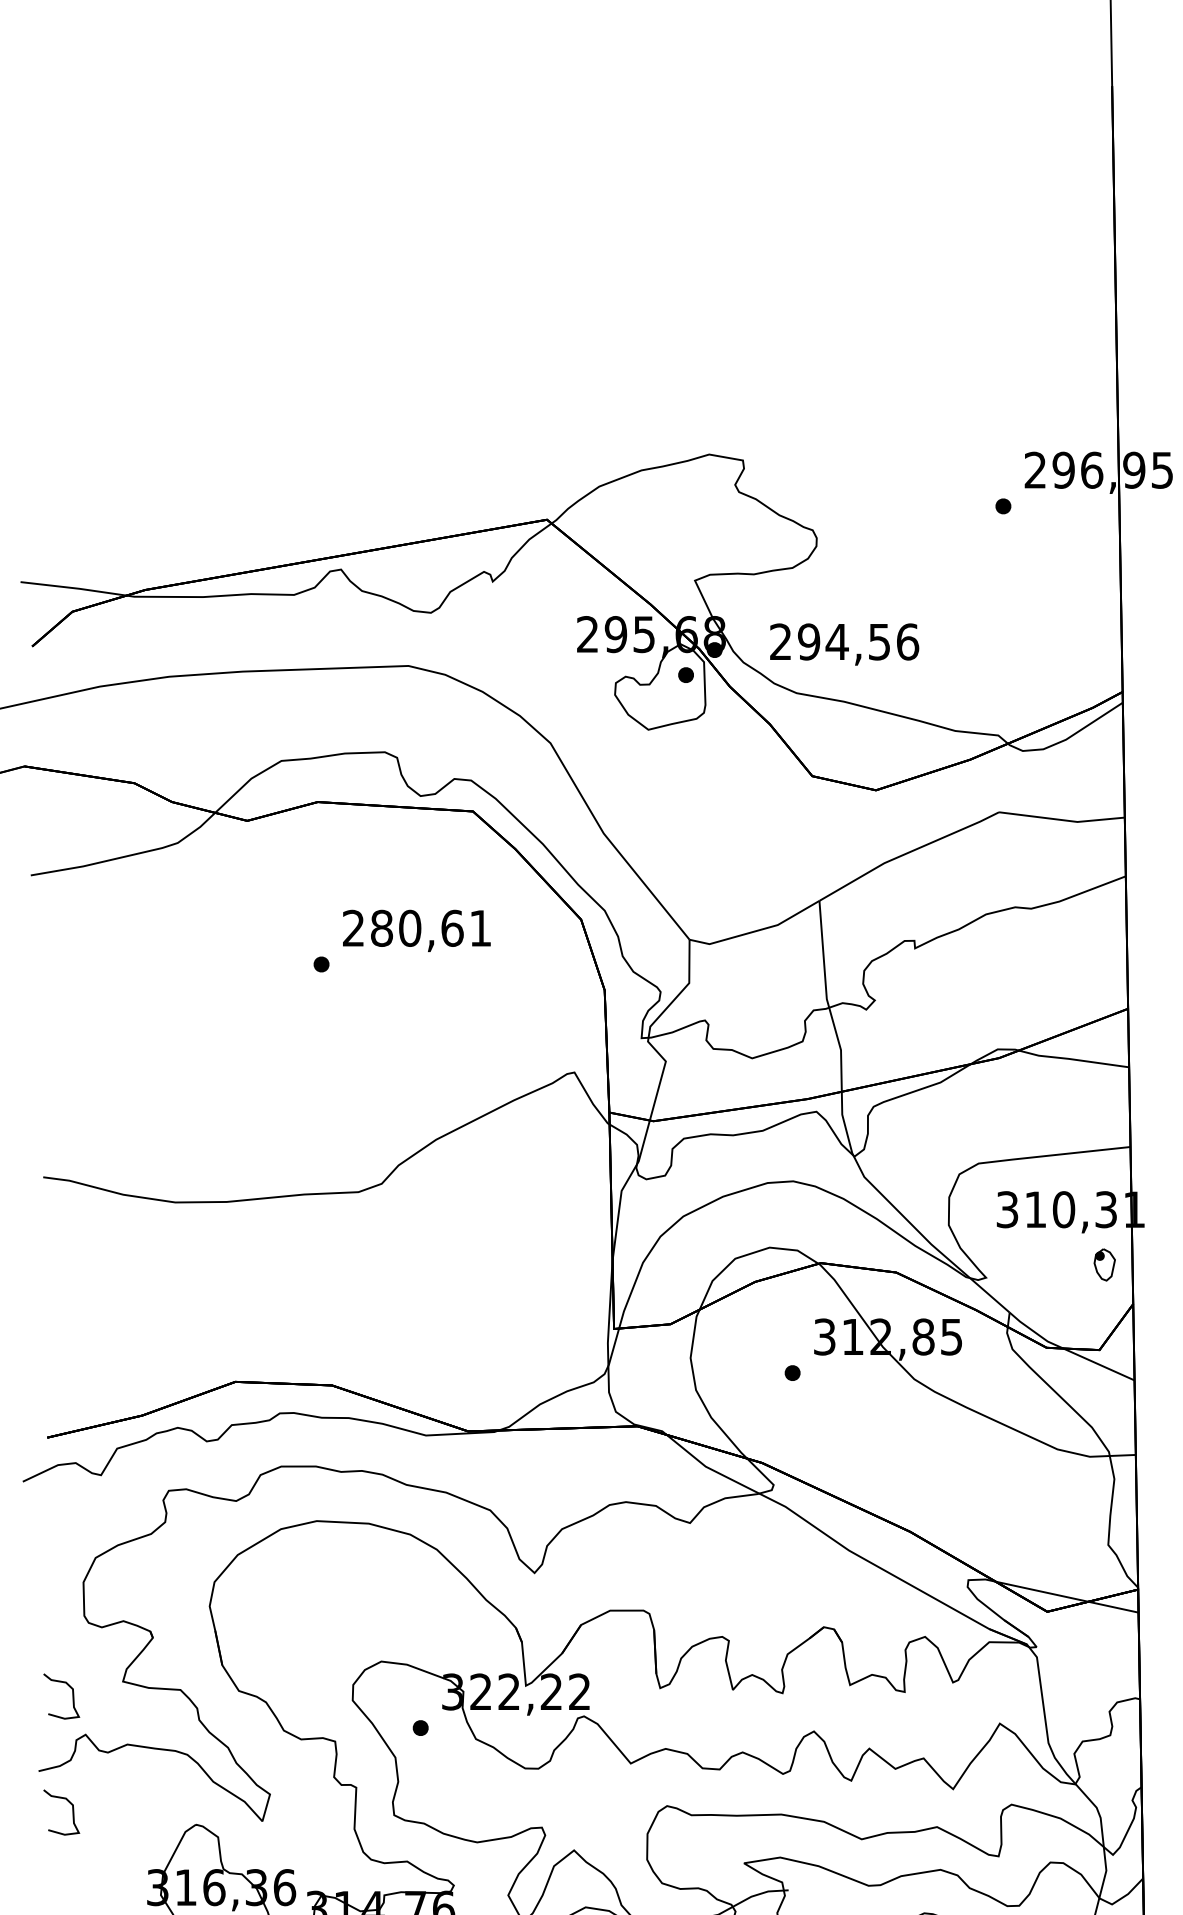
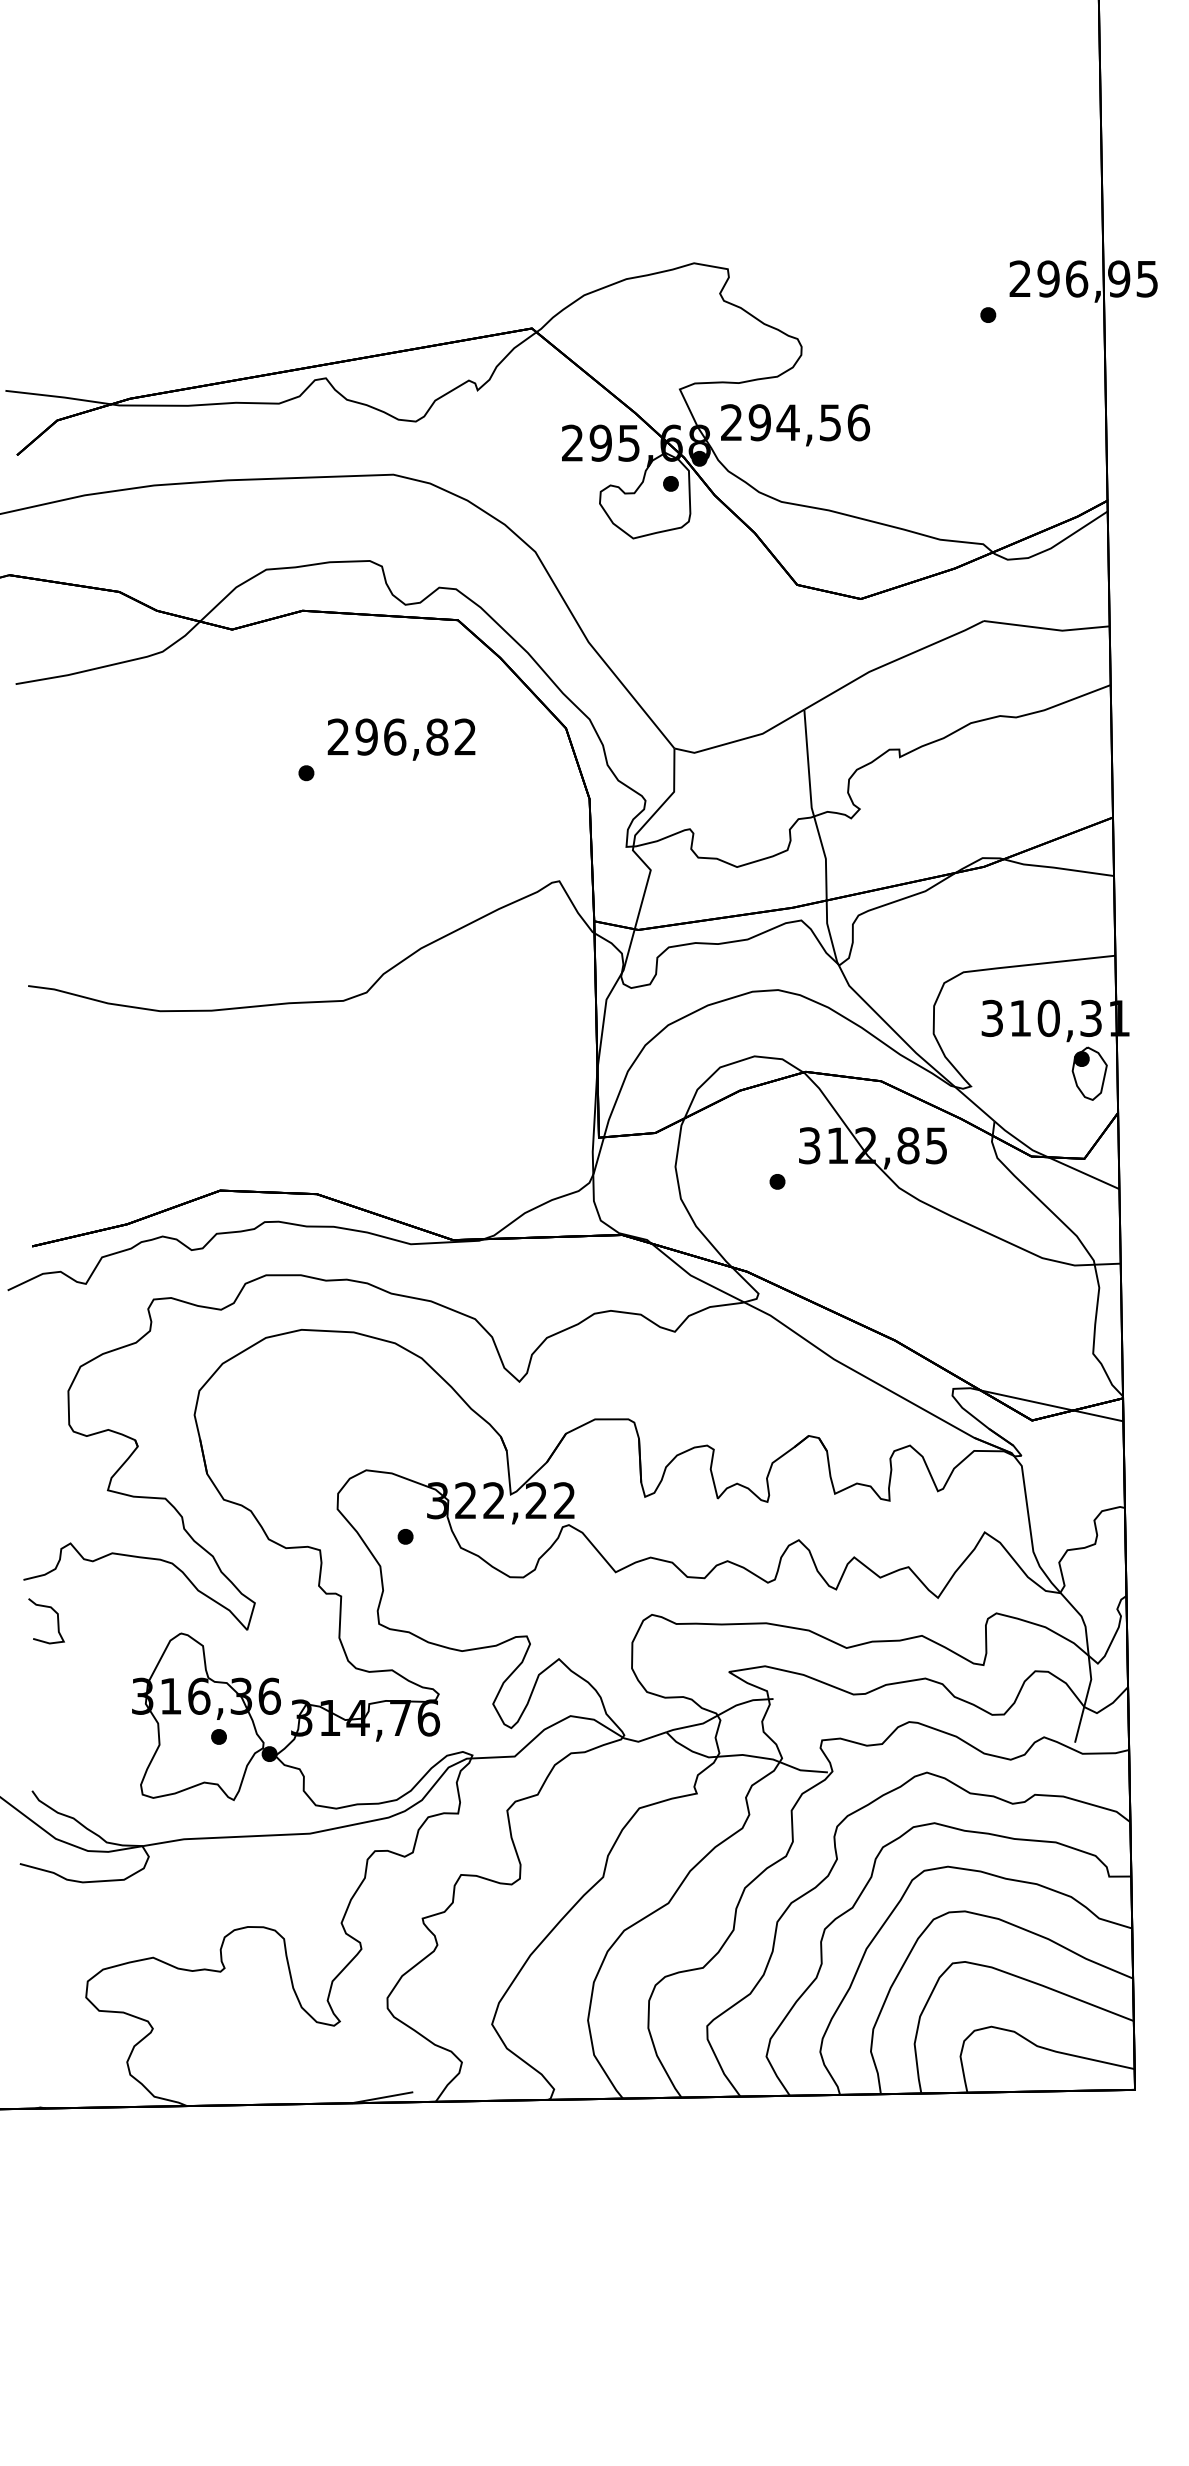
text: (844, 644) -> (795, 425), moved
text: (430, 927) -> (415, 736), 280,61 -> 296,82
part: (1104, 1264) -> (1089, 1073), size x1.67
curve: (72, 1696) -> (57, 1505), removed

